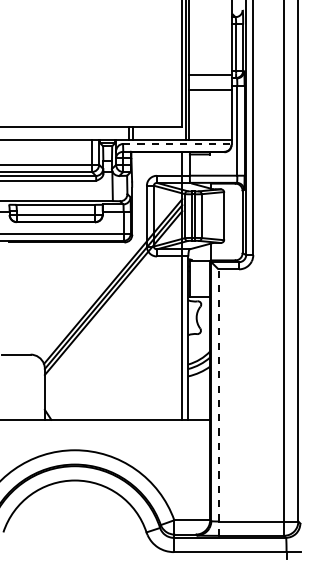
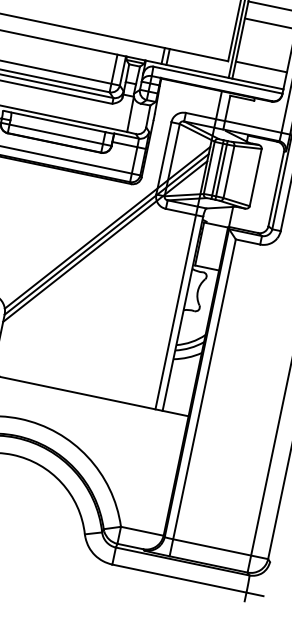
line: (209, 126) -> (260, 67), added
line: (177, 144) -> (218, 80), dashed -> solid
line: (218, 402) -> (202, 397), dashed -> solid

